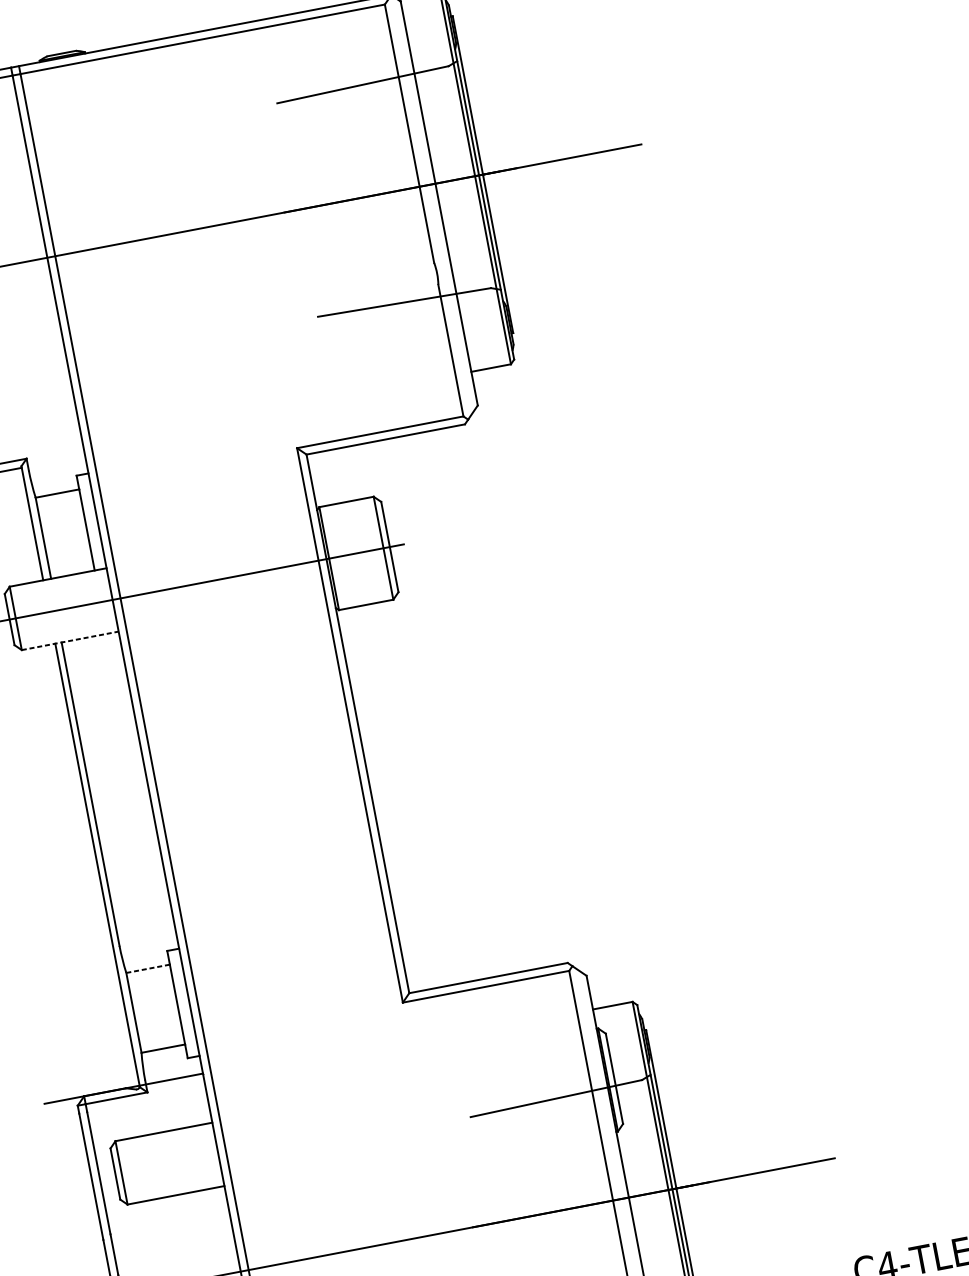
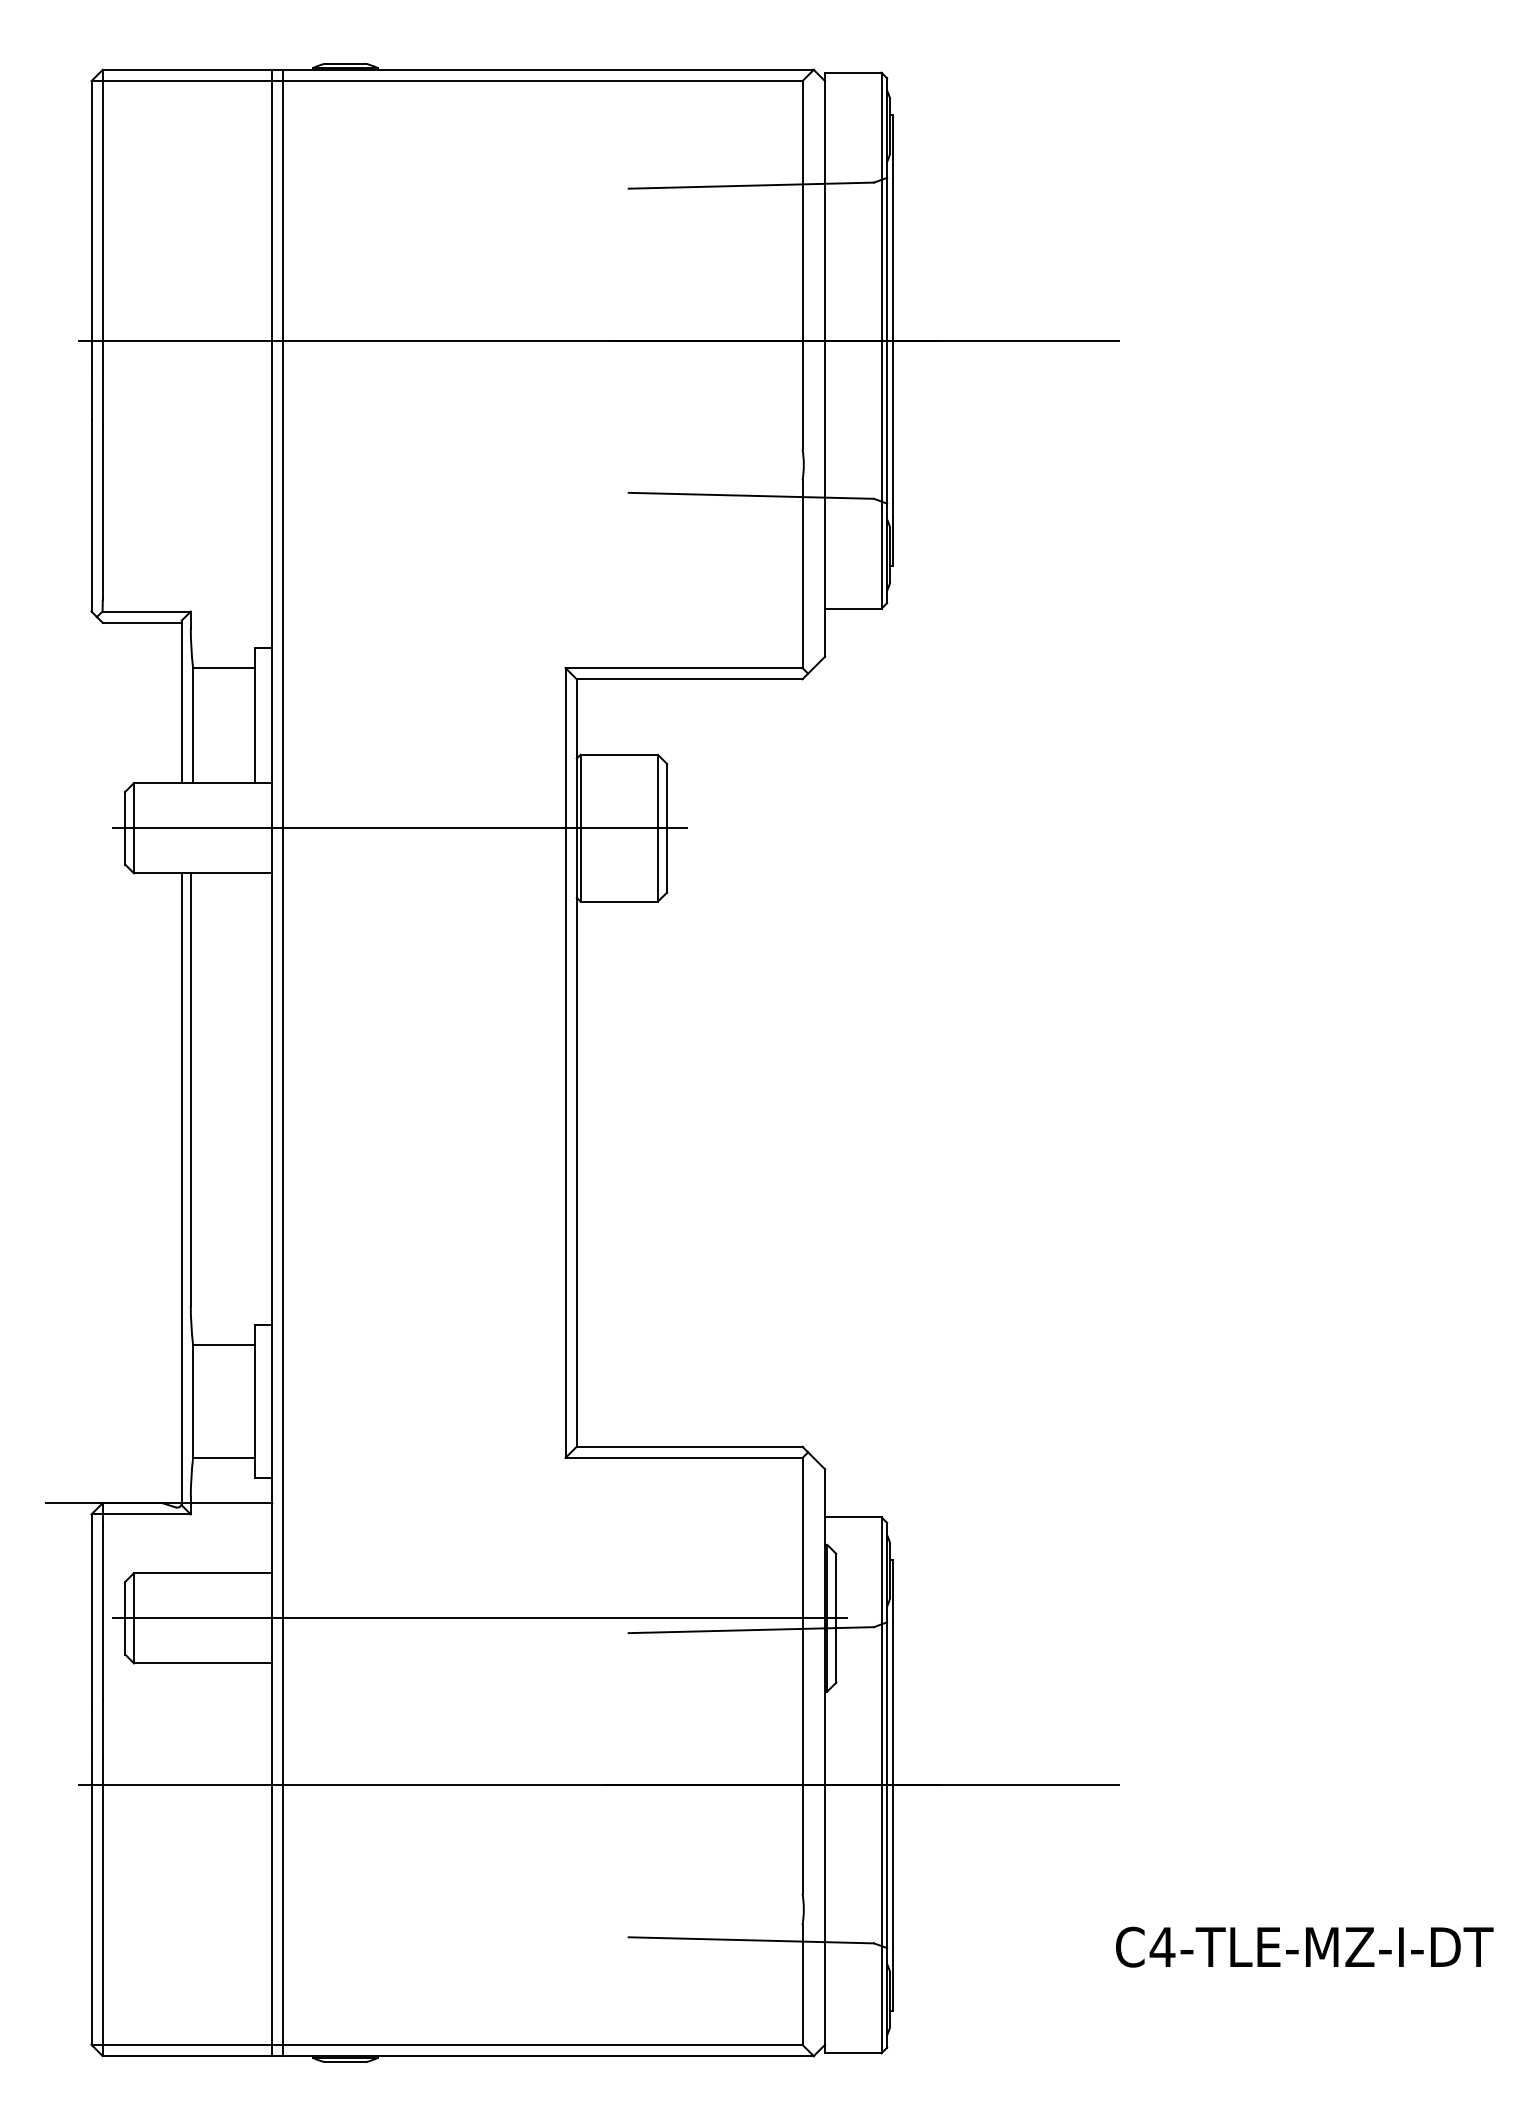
line: (70, 640) -> (203, 873), dashed -> solid
line: (148, 968) -> (224, 1344), dashed -> solid
line: (364, 1126) -> (479, 1618), added

